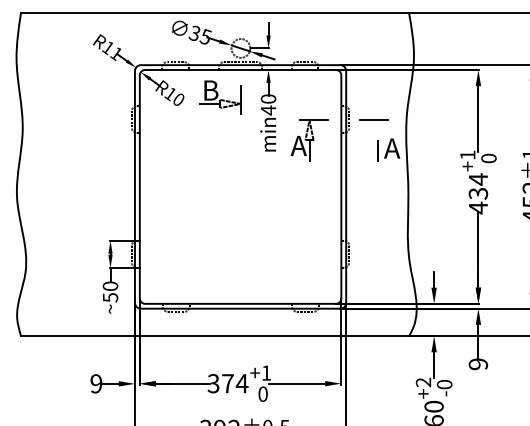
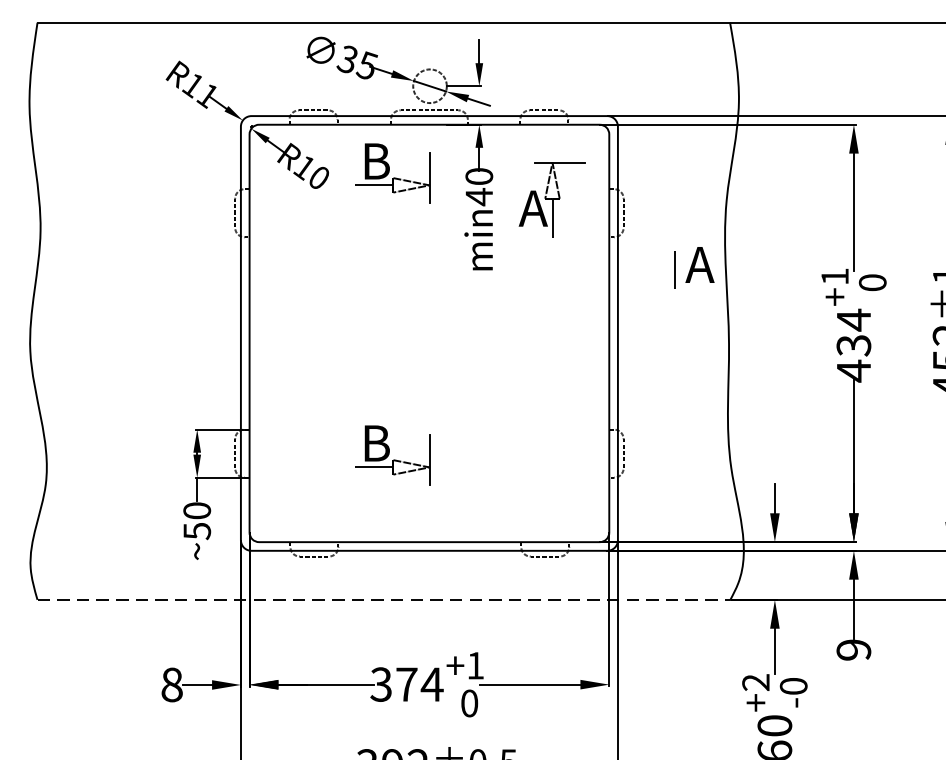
line: (373, 120) -> (666, 214), removed
part: (309, 140) -> (552, 198), moved
part: (220, 255) -> (393, 455), added
line: (215, 336) -> (384, 600), solid -> dashed
text: (96, 383) -> (172, 684), 9 -> 8

